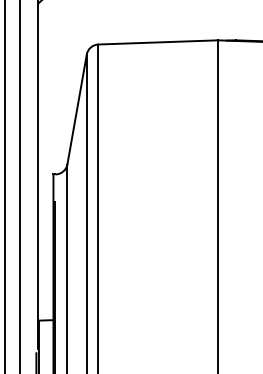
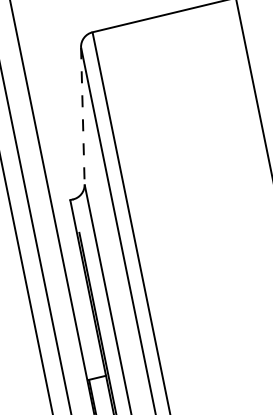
line: (77, 109) -> (83, 115), solid -> dashed

